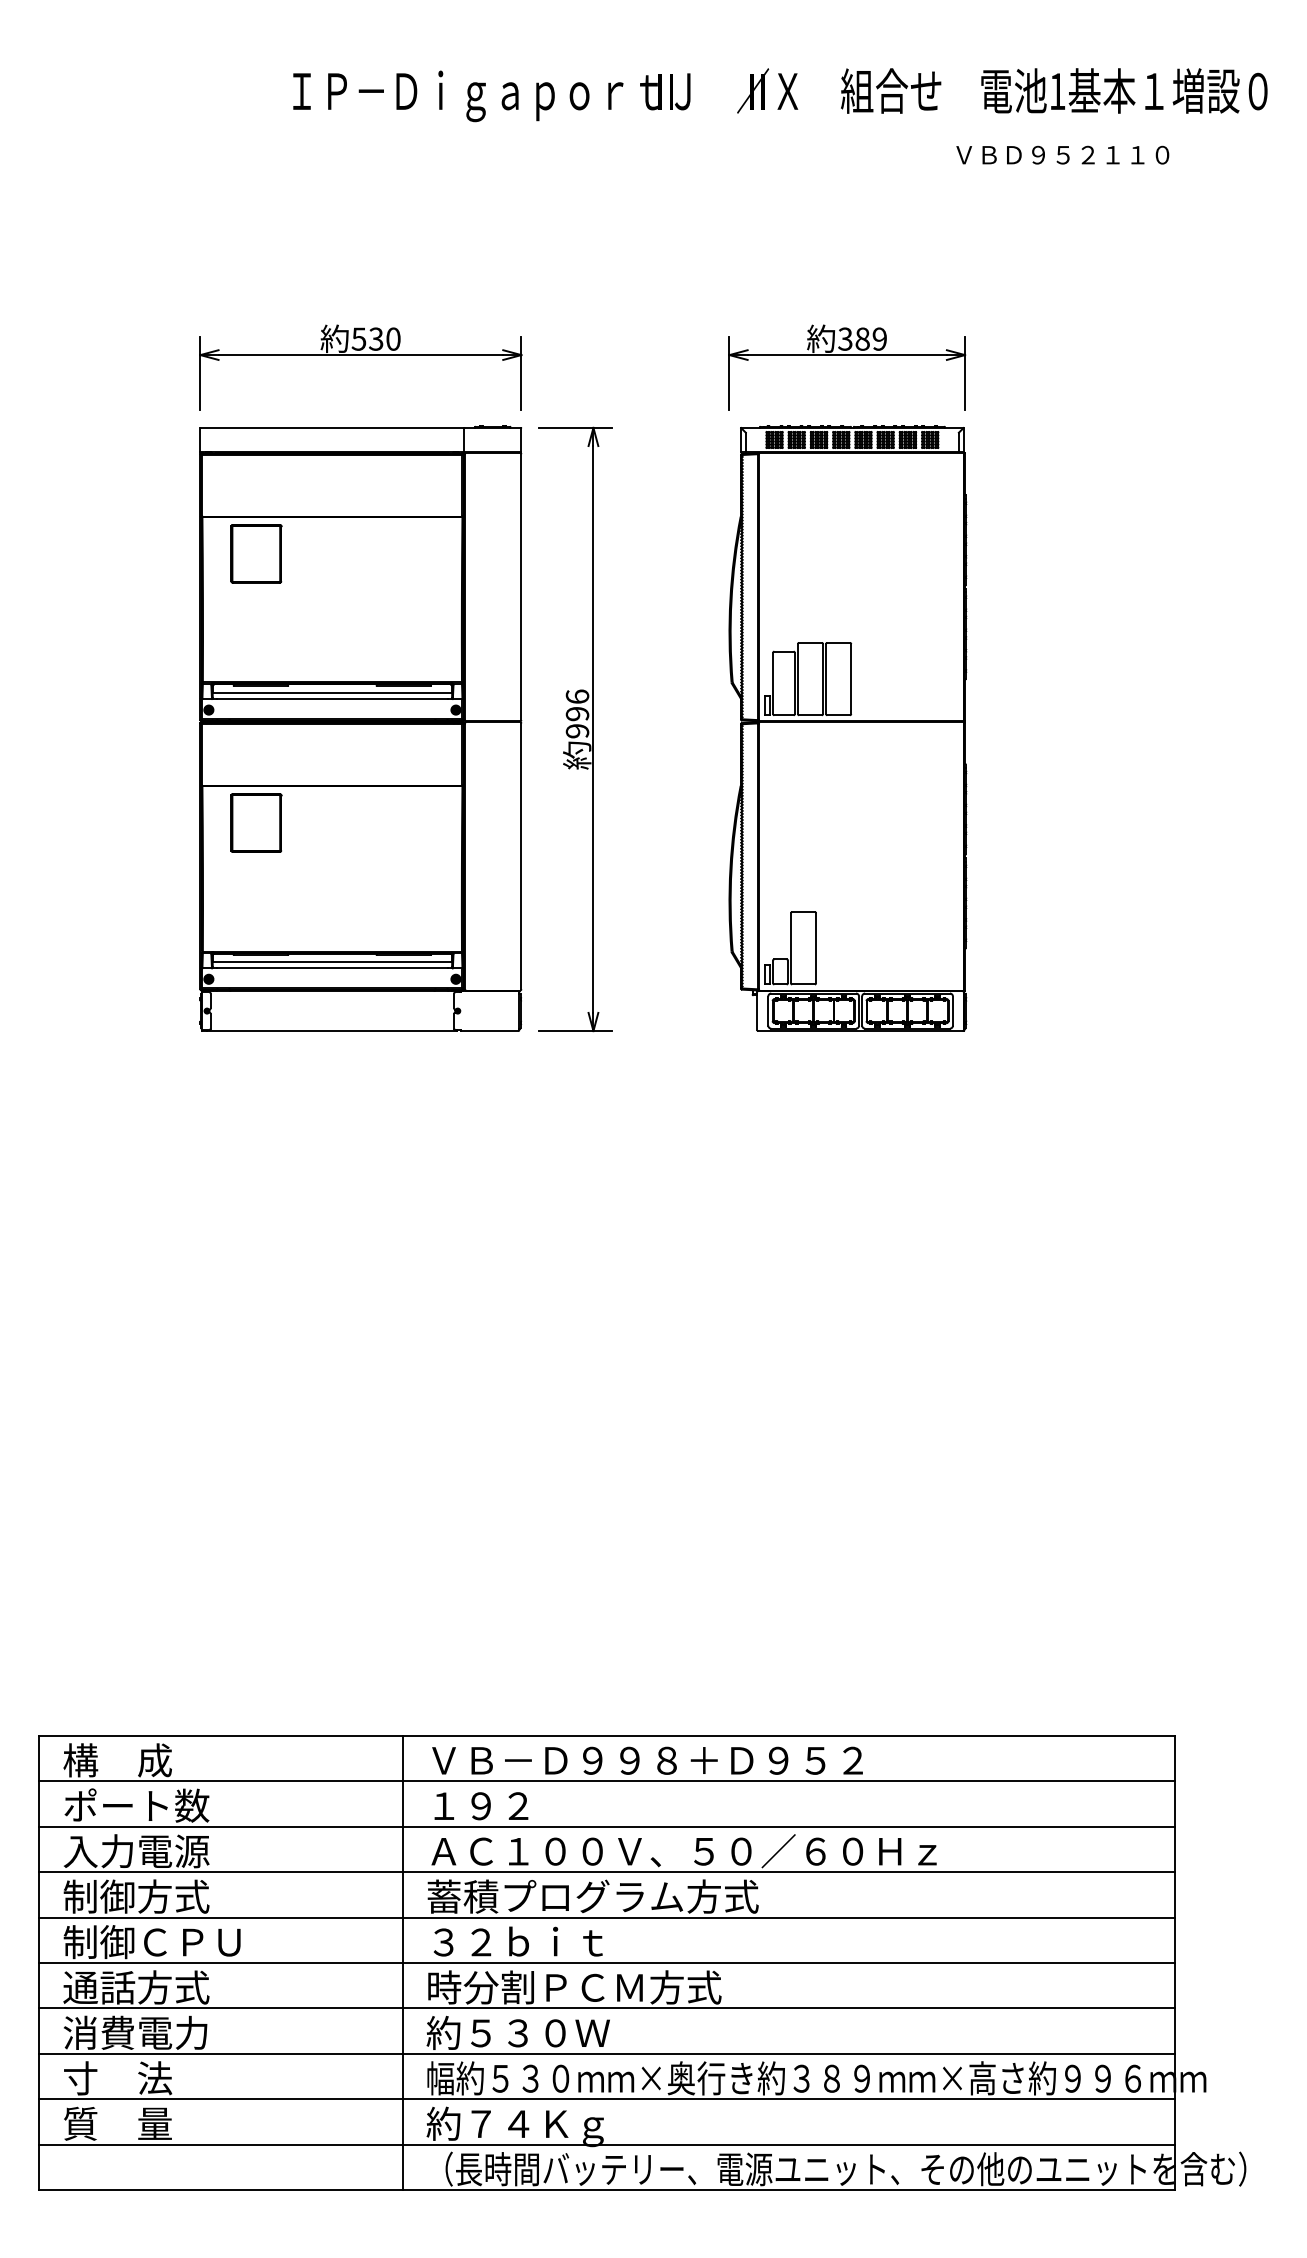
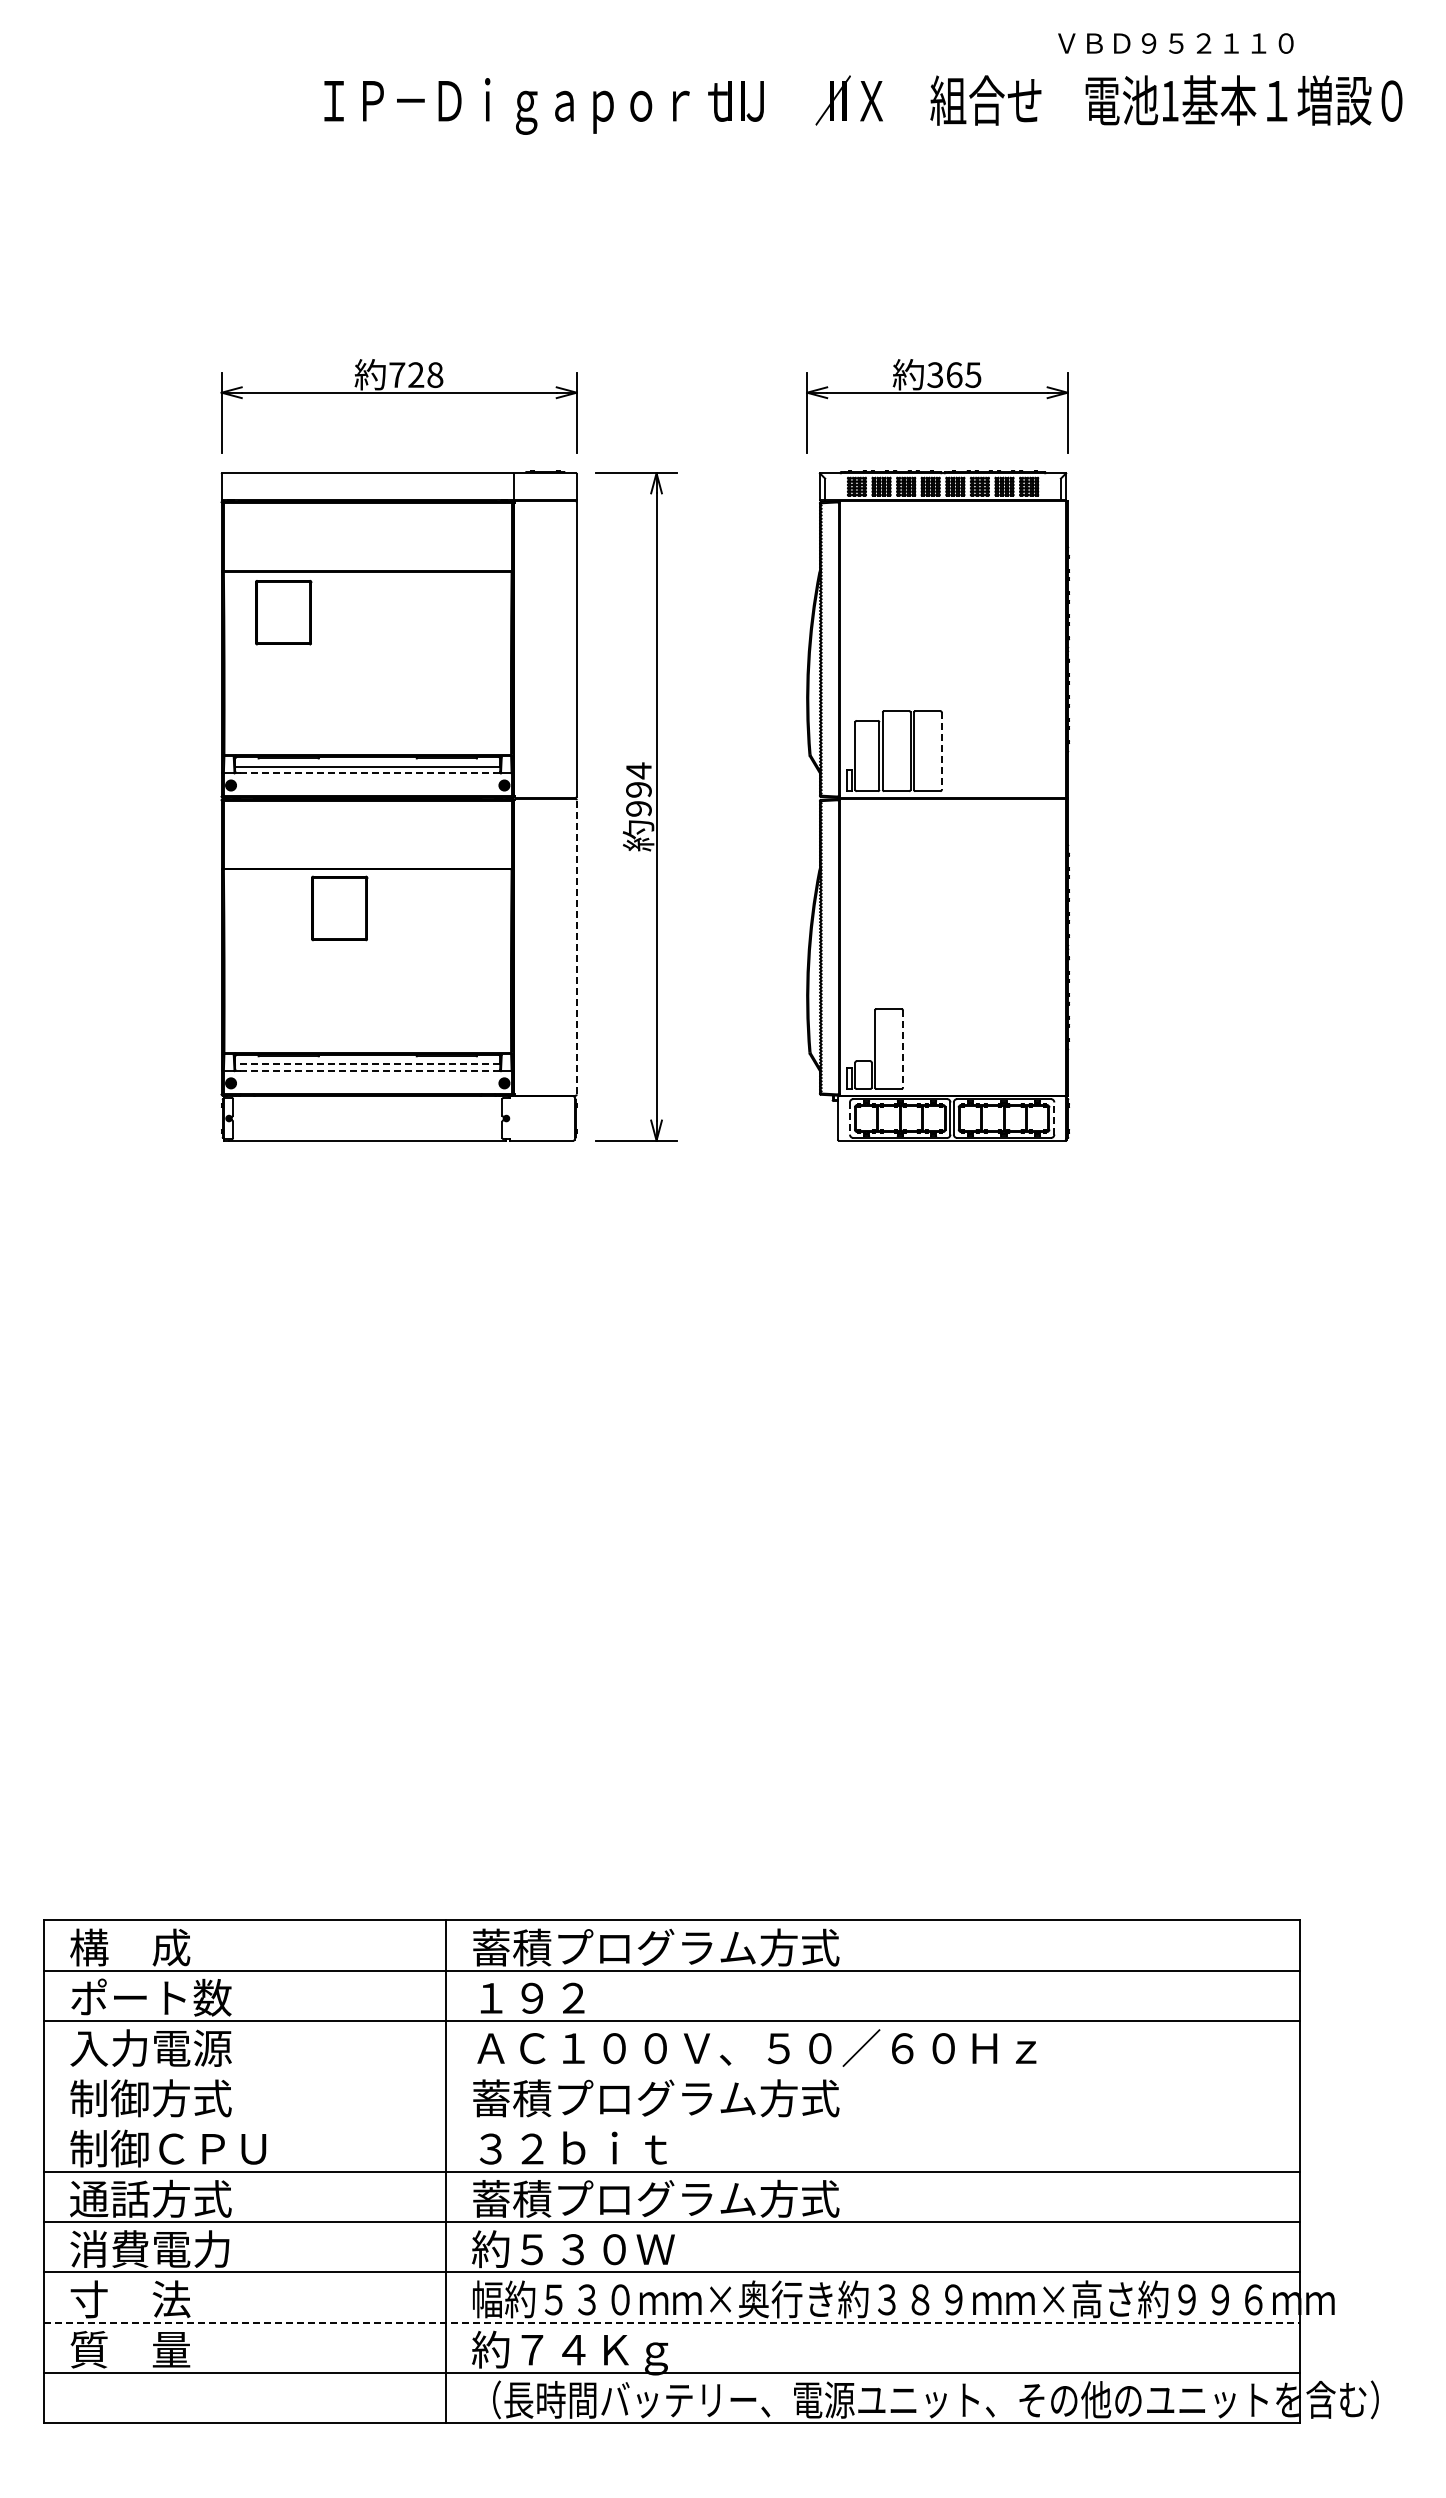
text: (1062, 155) -> (1175, 43), moved
text: (870, 338) -> (963, 374), 389 -> 365
text: (376, 339) -> (416, 375), 530 -> 728
line: (850, 679) -> (941, 751), solid -> dashed
text: (577, 696) -> (638, 770), 996 -> 994
line: (333, 699) -> (368, 773), solid -> dashed
part: (256, 823) -> (339, 908), moved
line: (521, 855) -> (576, 946), solid -> dashed
line: (815, 948) -> (902, 1049), solid -> dashed
line: (332, 962) -> (367, 1064), solid -> dashed
line: (333, 967) -> (368, 1070), solid -> dashed
line: (767, 1011) -> (849, 1119), solid -> dashed
line: (953, 1011) -> (1054, 1118), solid -> dashed
text: (644, 1760) -> (713, 1947), ＶＢ－Ｄ９９８＋Ｄ９５２ -> 蓄積プログラム方式
line: (606, 1872) -> (671, 2071), removed
line: (606, 1917) -> (671, 2121), removed
text: (593, 1987) -> (656, 2198), 時分割ＰＣＭ方式 -> 蓄積プログラム方式
line: (607, 2099) -> (672, 2322), solid -> dashed

